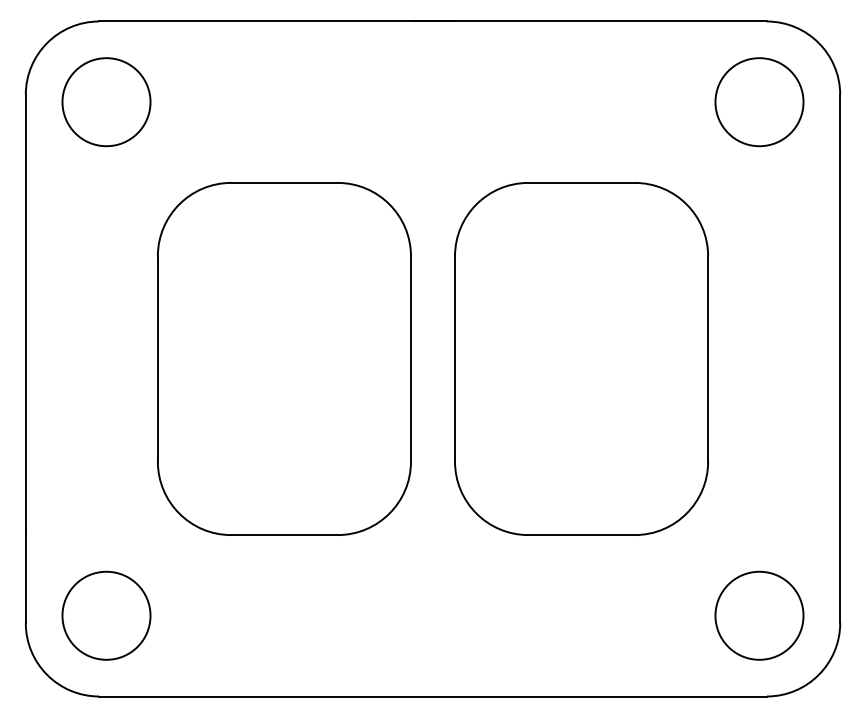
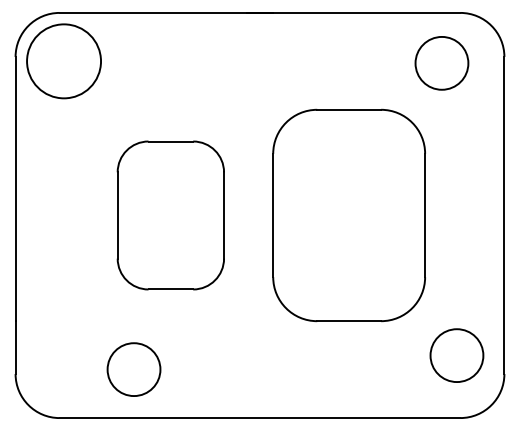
circle: (105, 100) -> (63, 60), size x1.4
circle: (758, 102) -> (441, 63), moved
part: (283, 359) -> (170, 215), size x0.7
circle: (105, 615) -> (133, 369), moved
circle: (758, 615) -> (456, 355), moved

